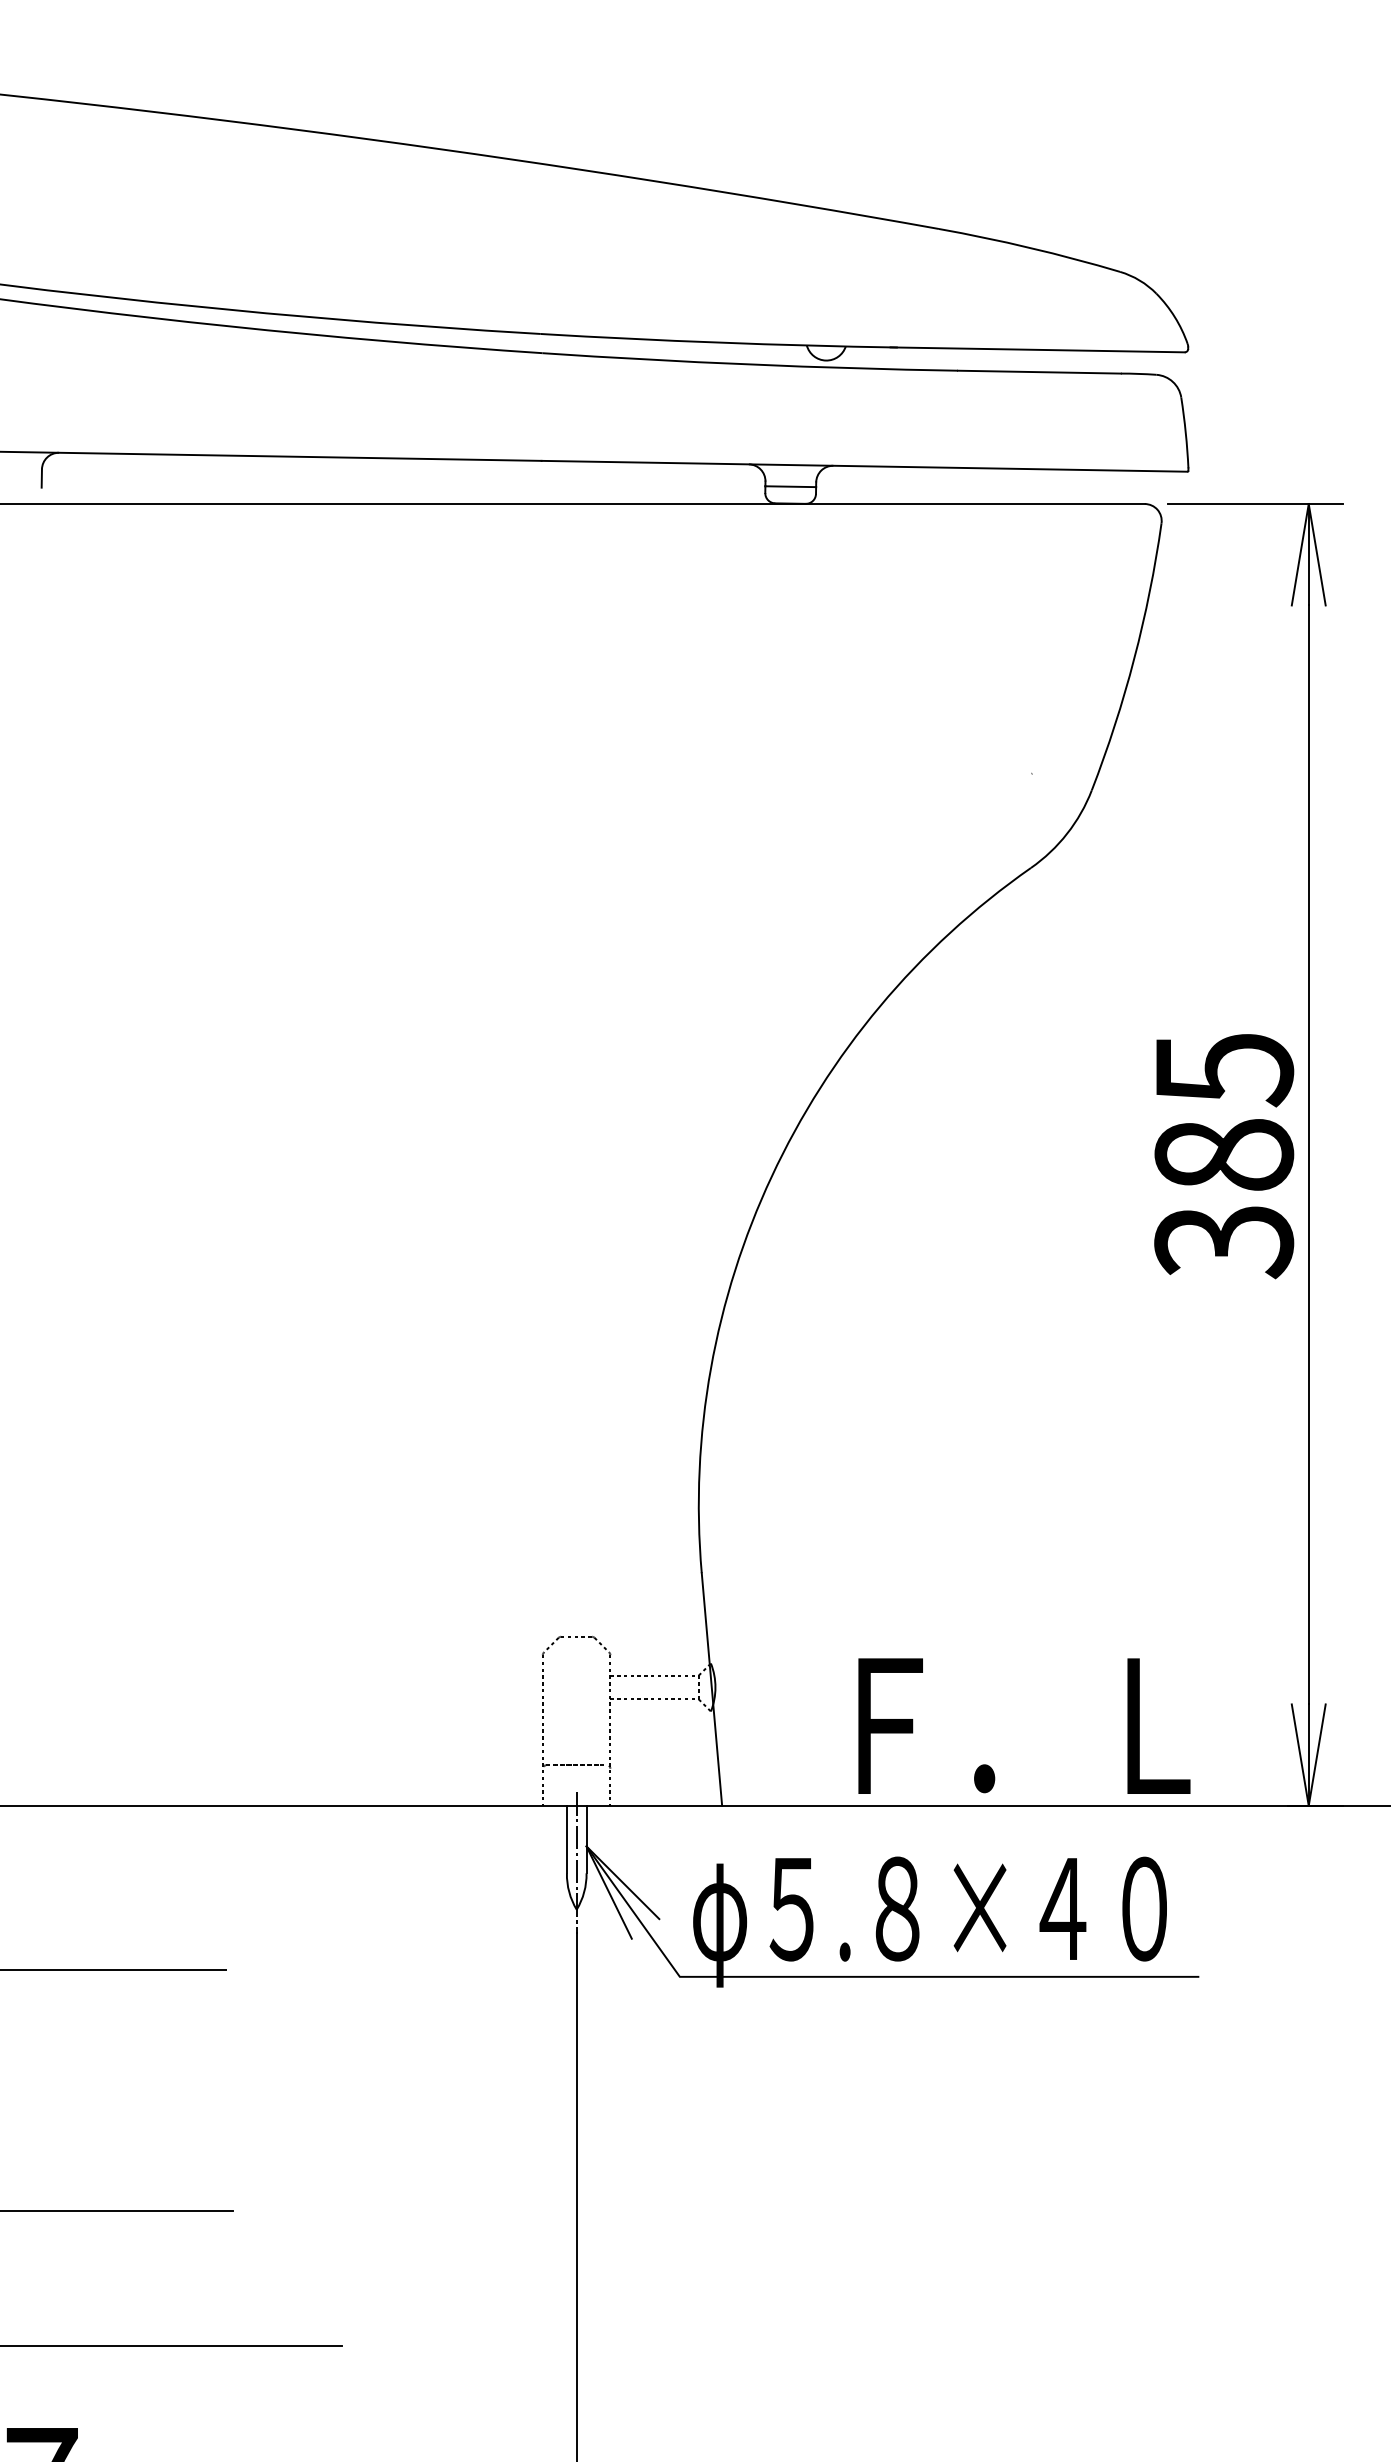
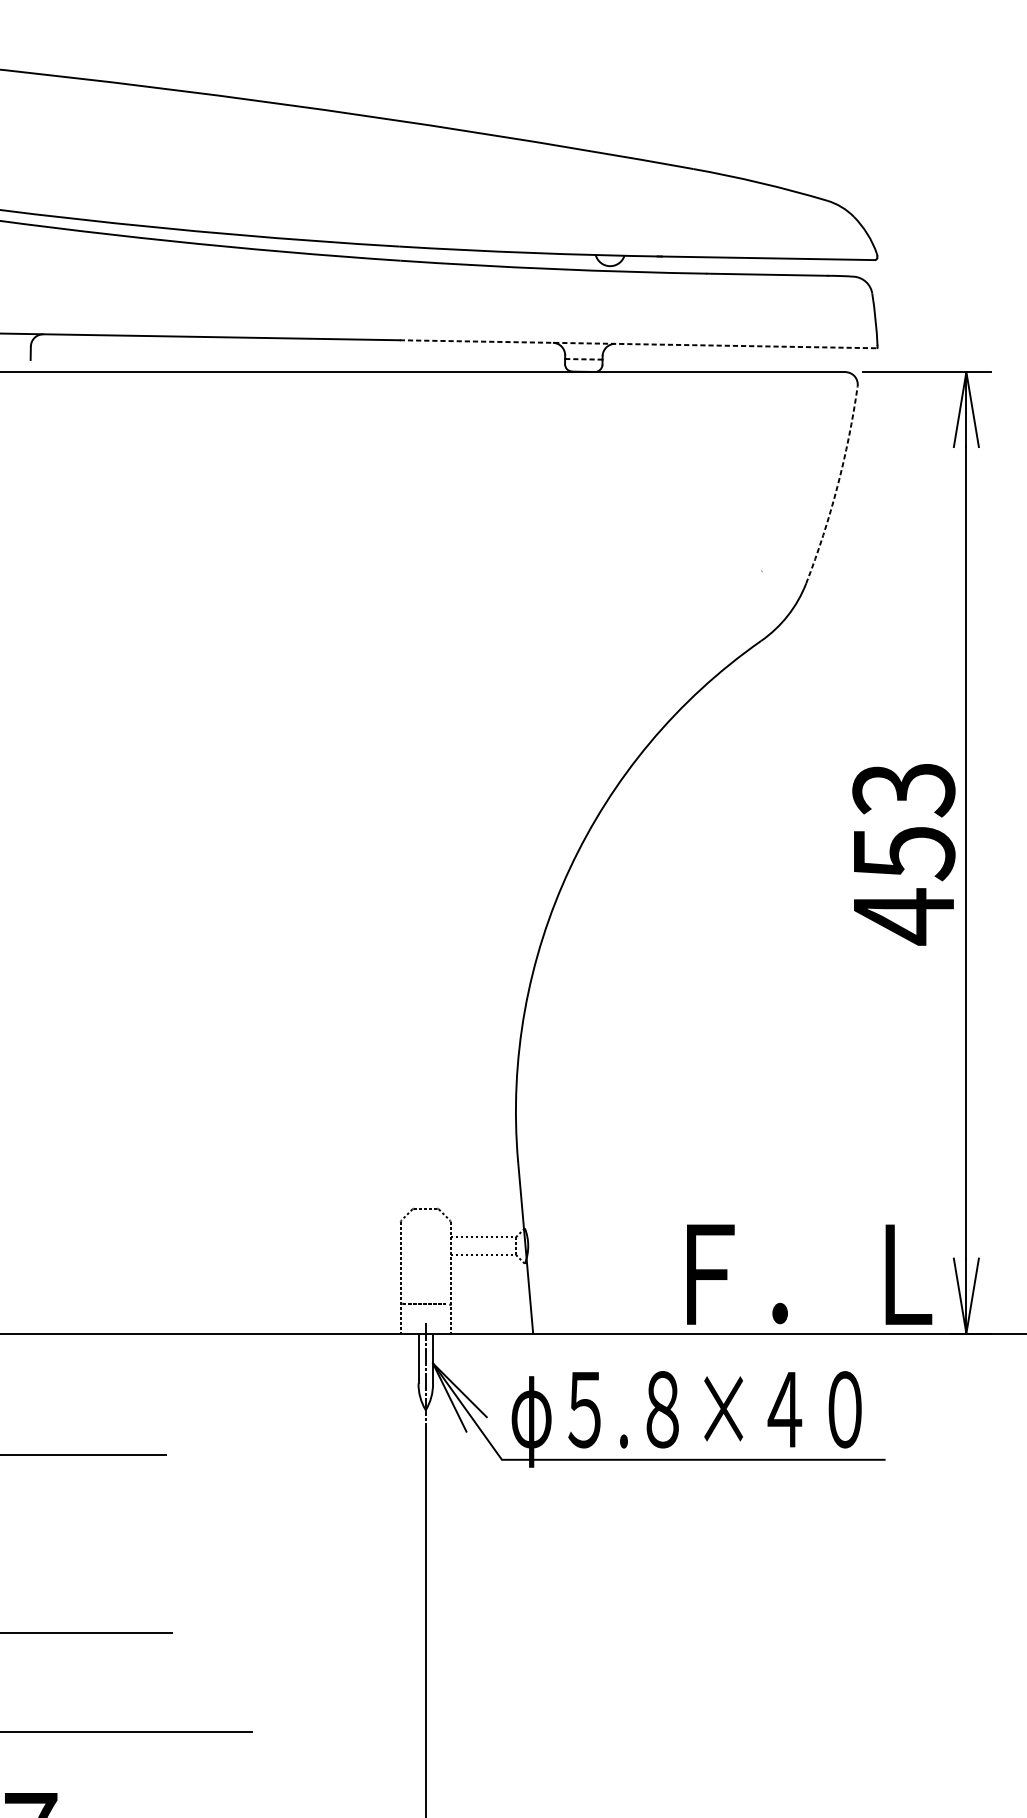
line: (864, 466) -> (638, 344), solid -> dashed
line: (791, 486) -> (584, 359), solid -> dashed
arc: (1134, 658) -> (837, 486), solid -> dashed
text: (1224, 1157) -> (904, 854), 385 -> 453
text: (1024, 1725) -> (809, 1274), moved

